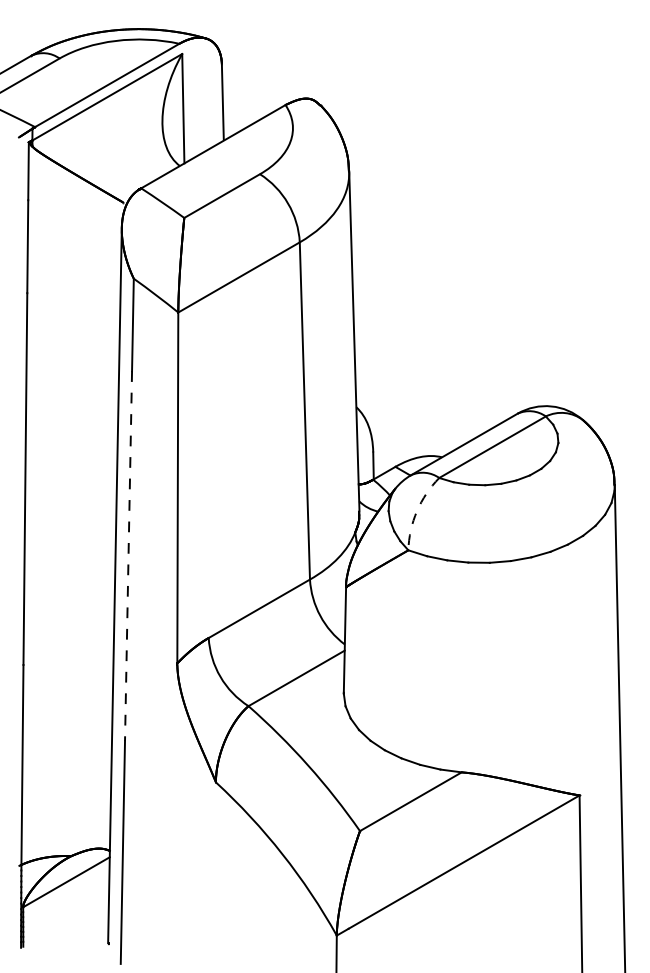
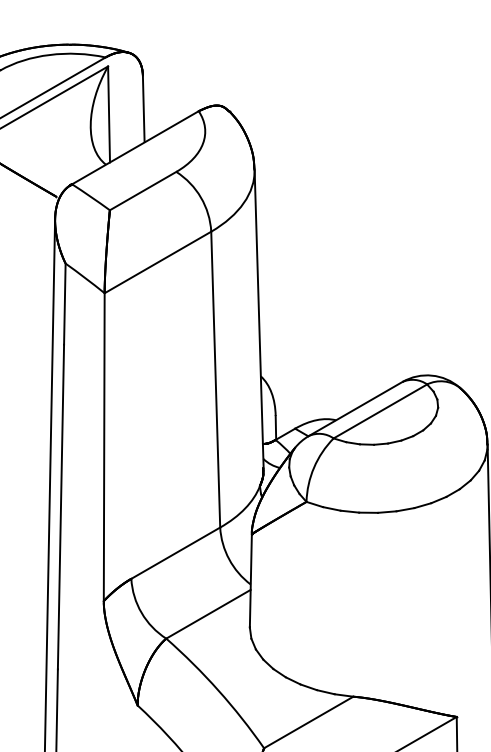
arc: (416, 511) -> (313, 467), dashed -> solid
line: (128, 556) -> (60, 507), dashed -> solid

